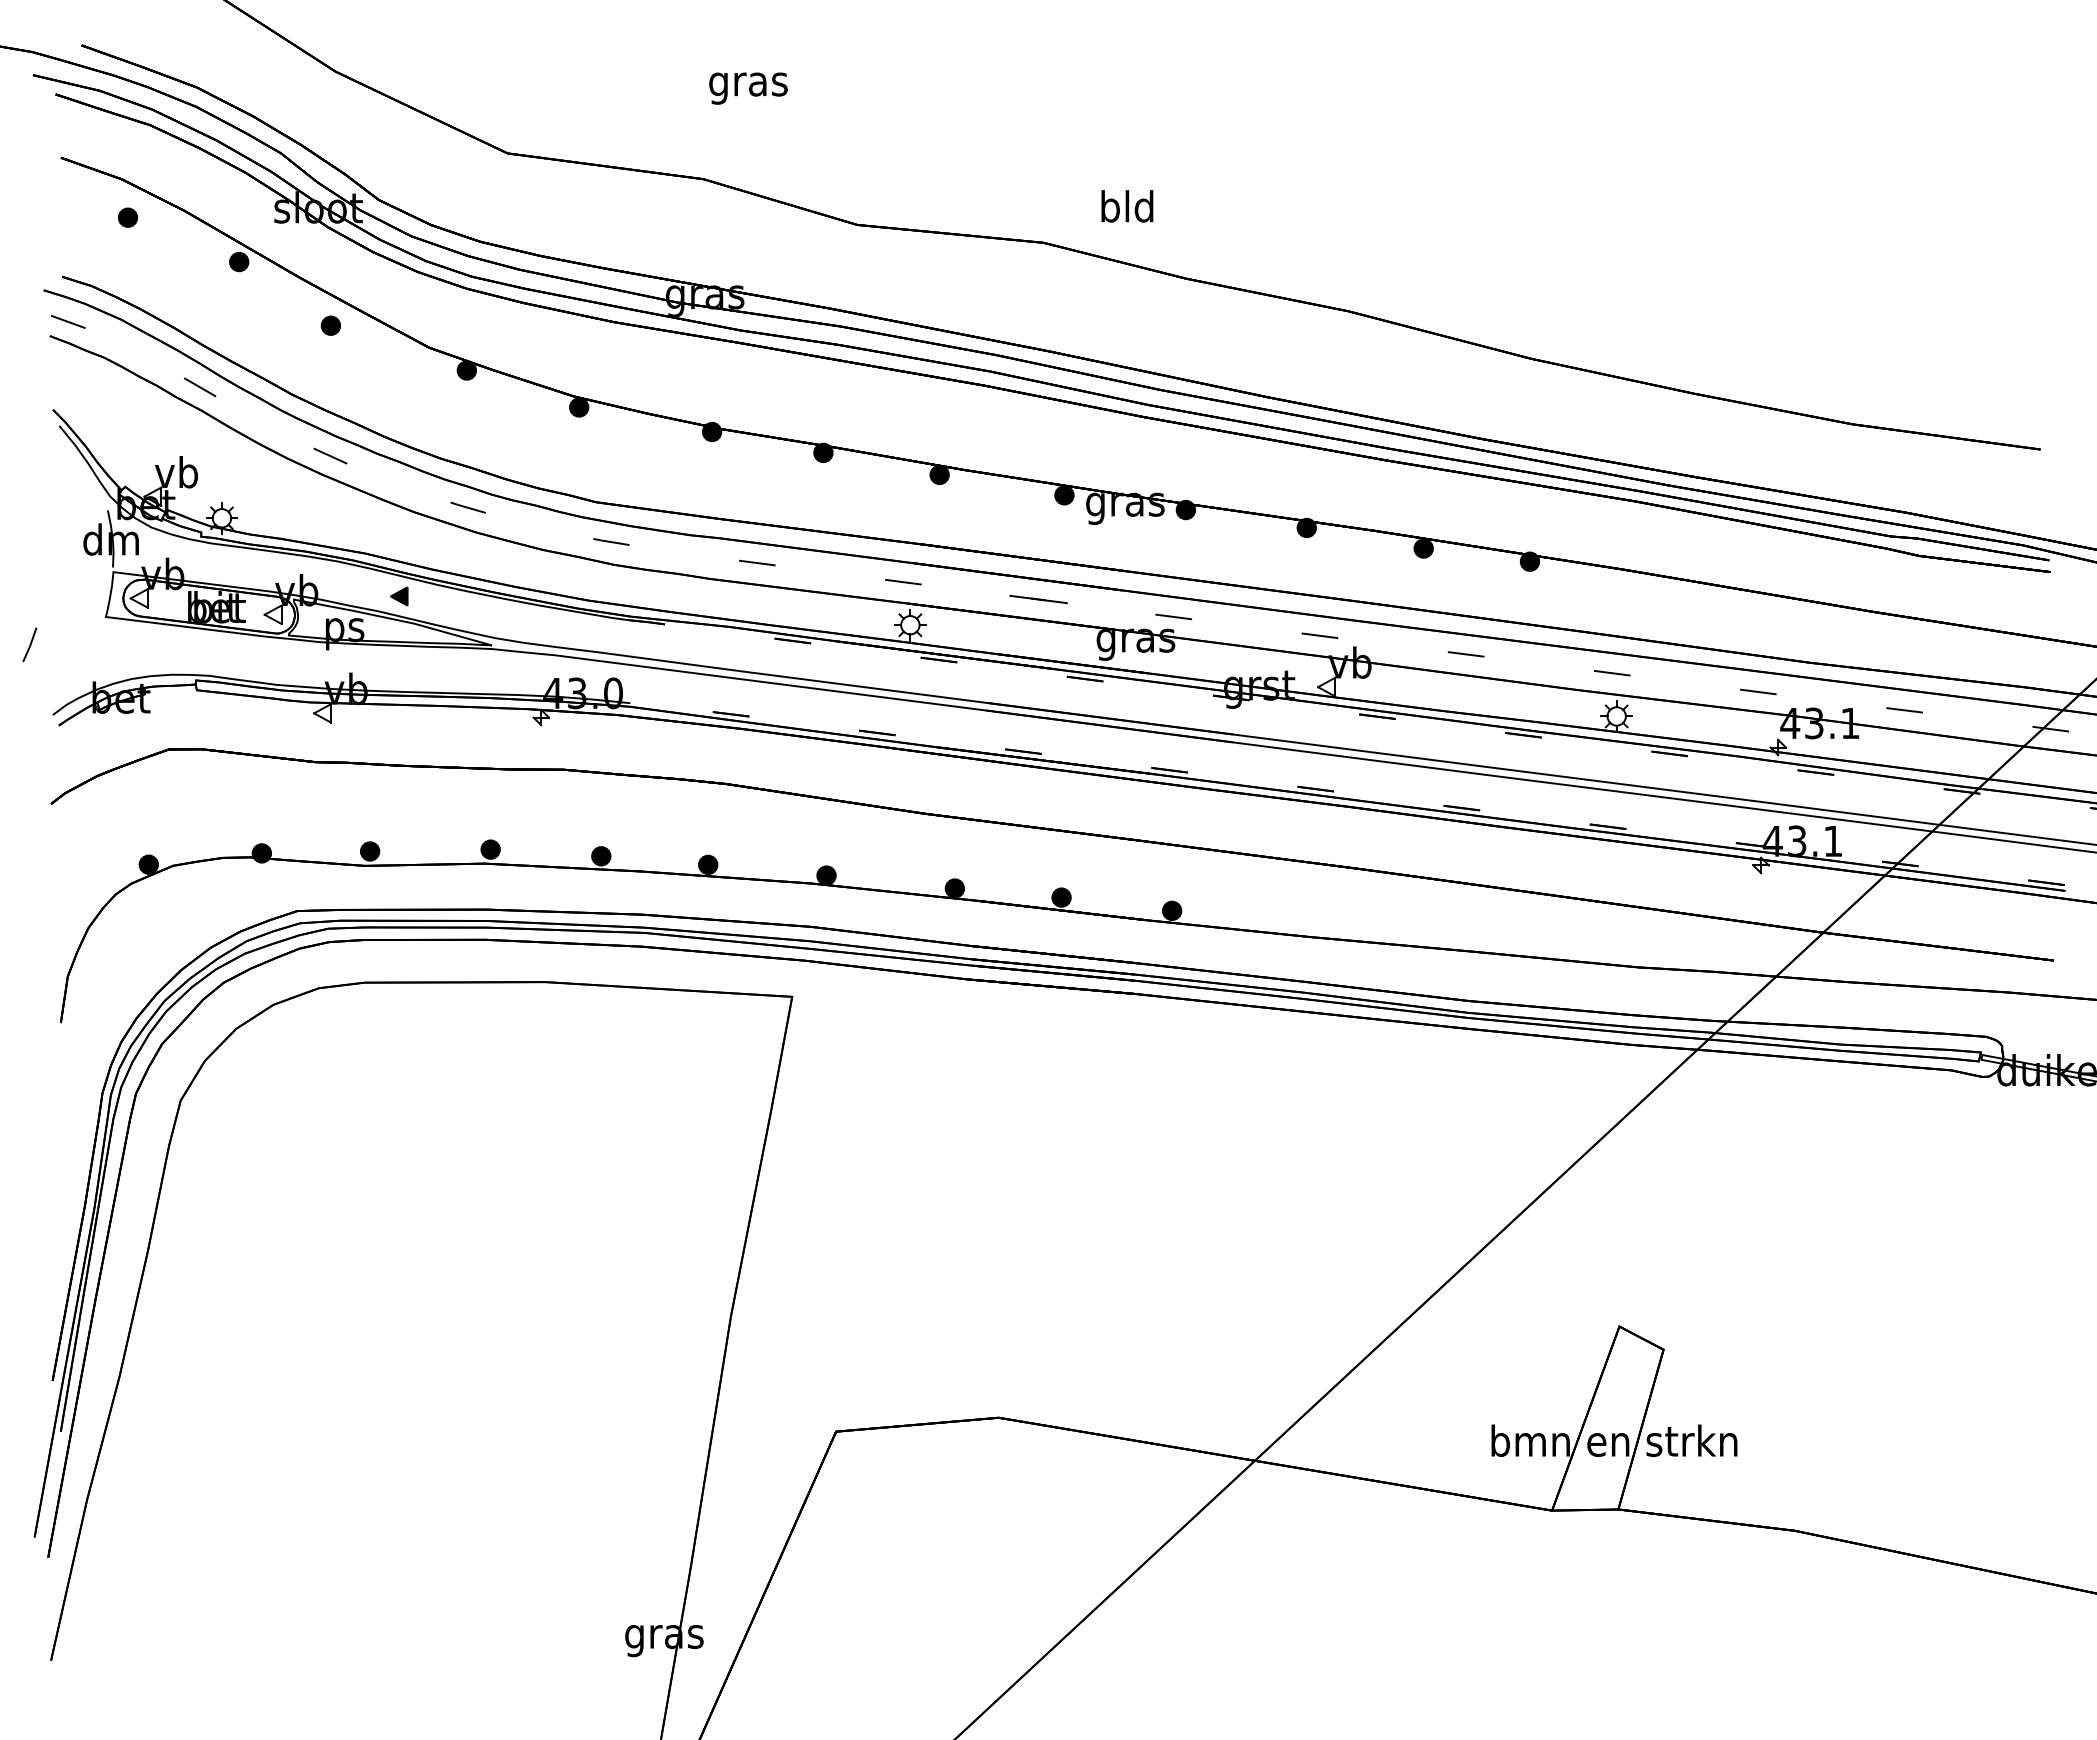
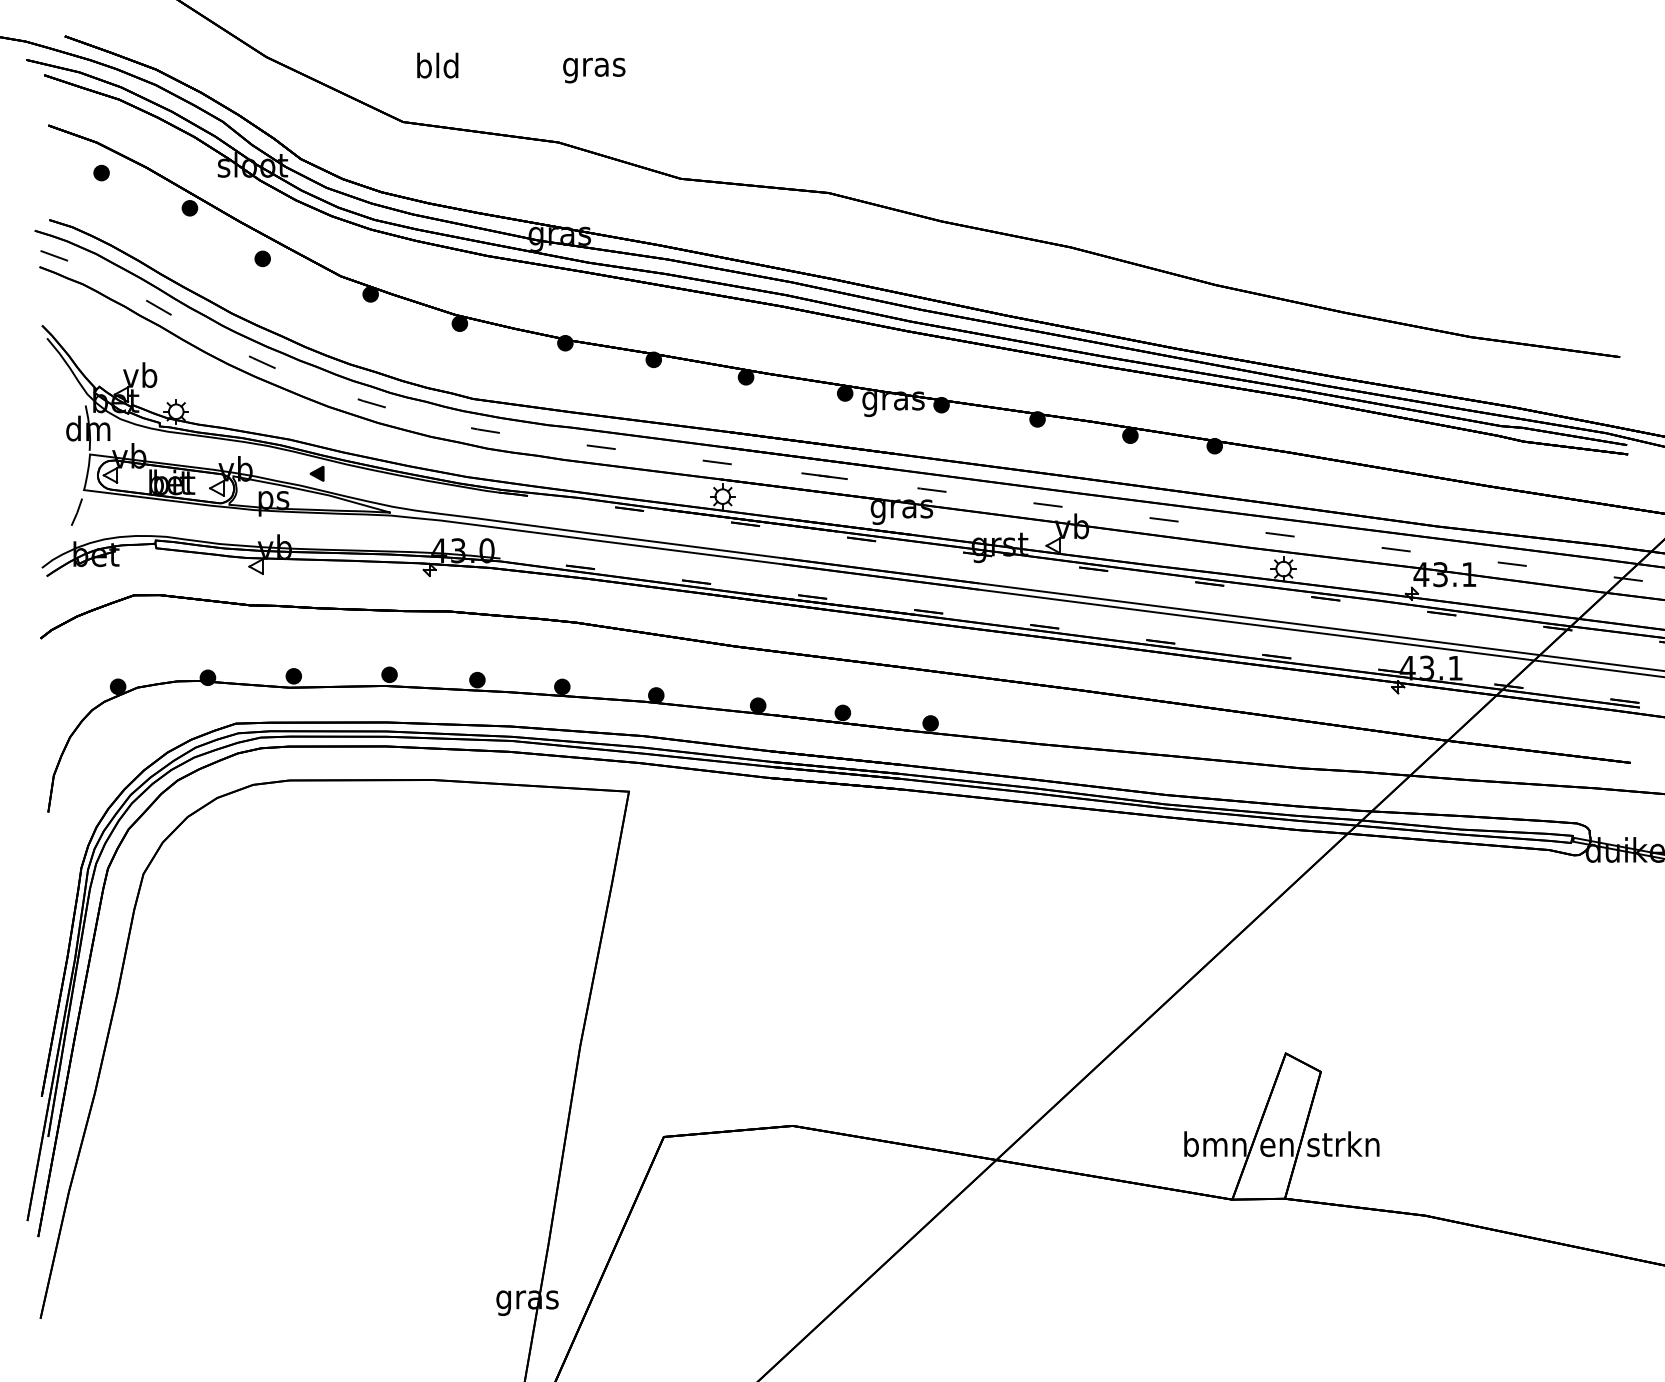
text: (1127, 206) -> (437, 65), moved
line: (29, 644) -> (76, 511), moved

